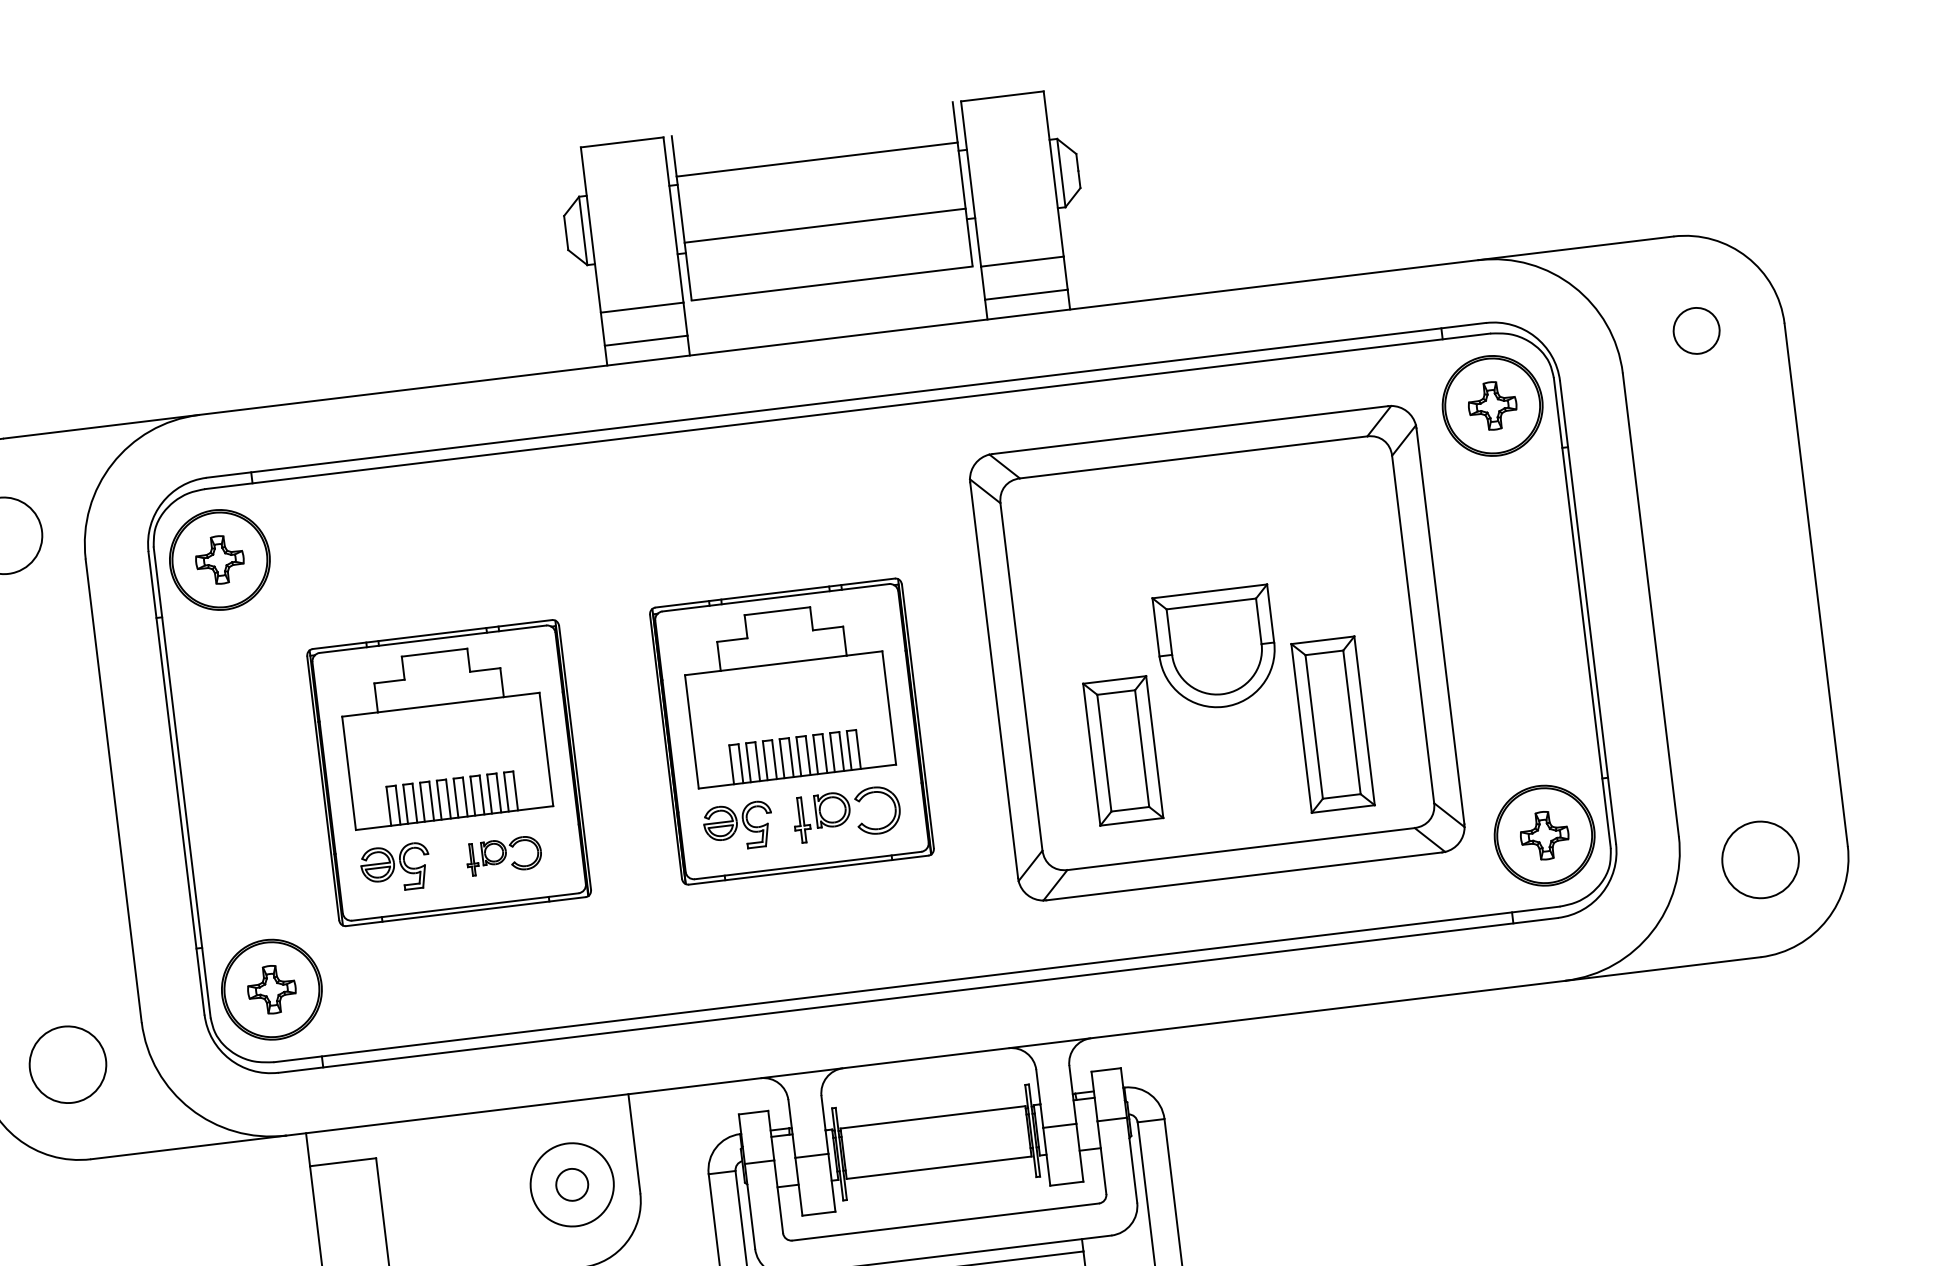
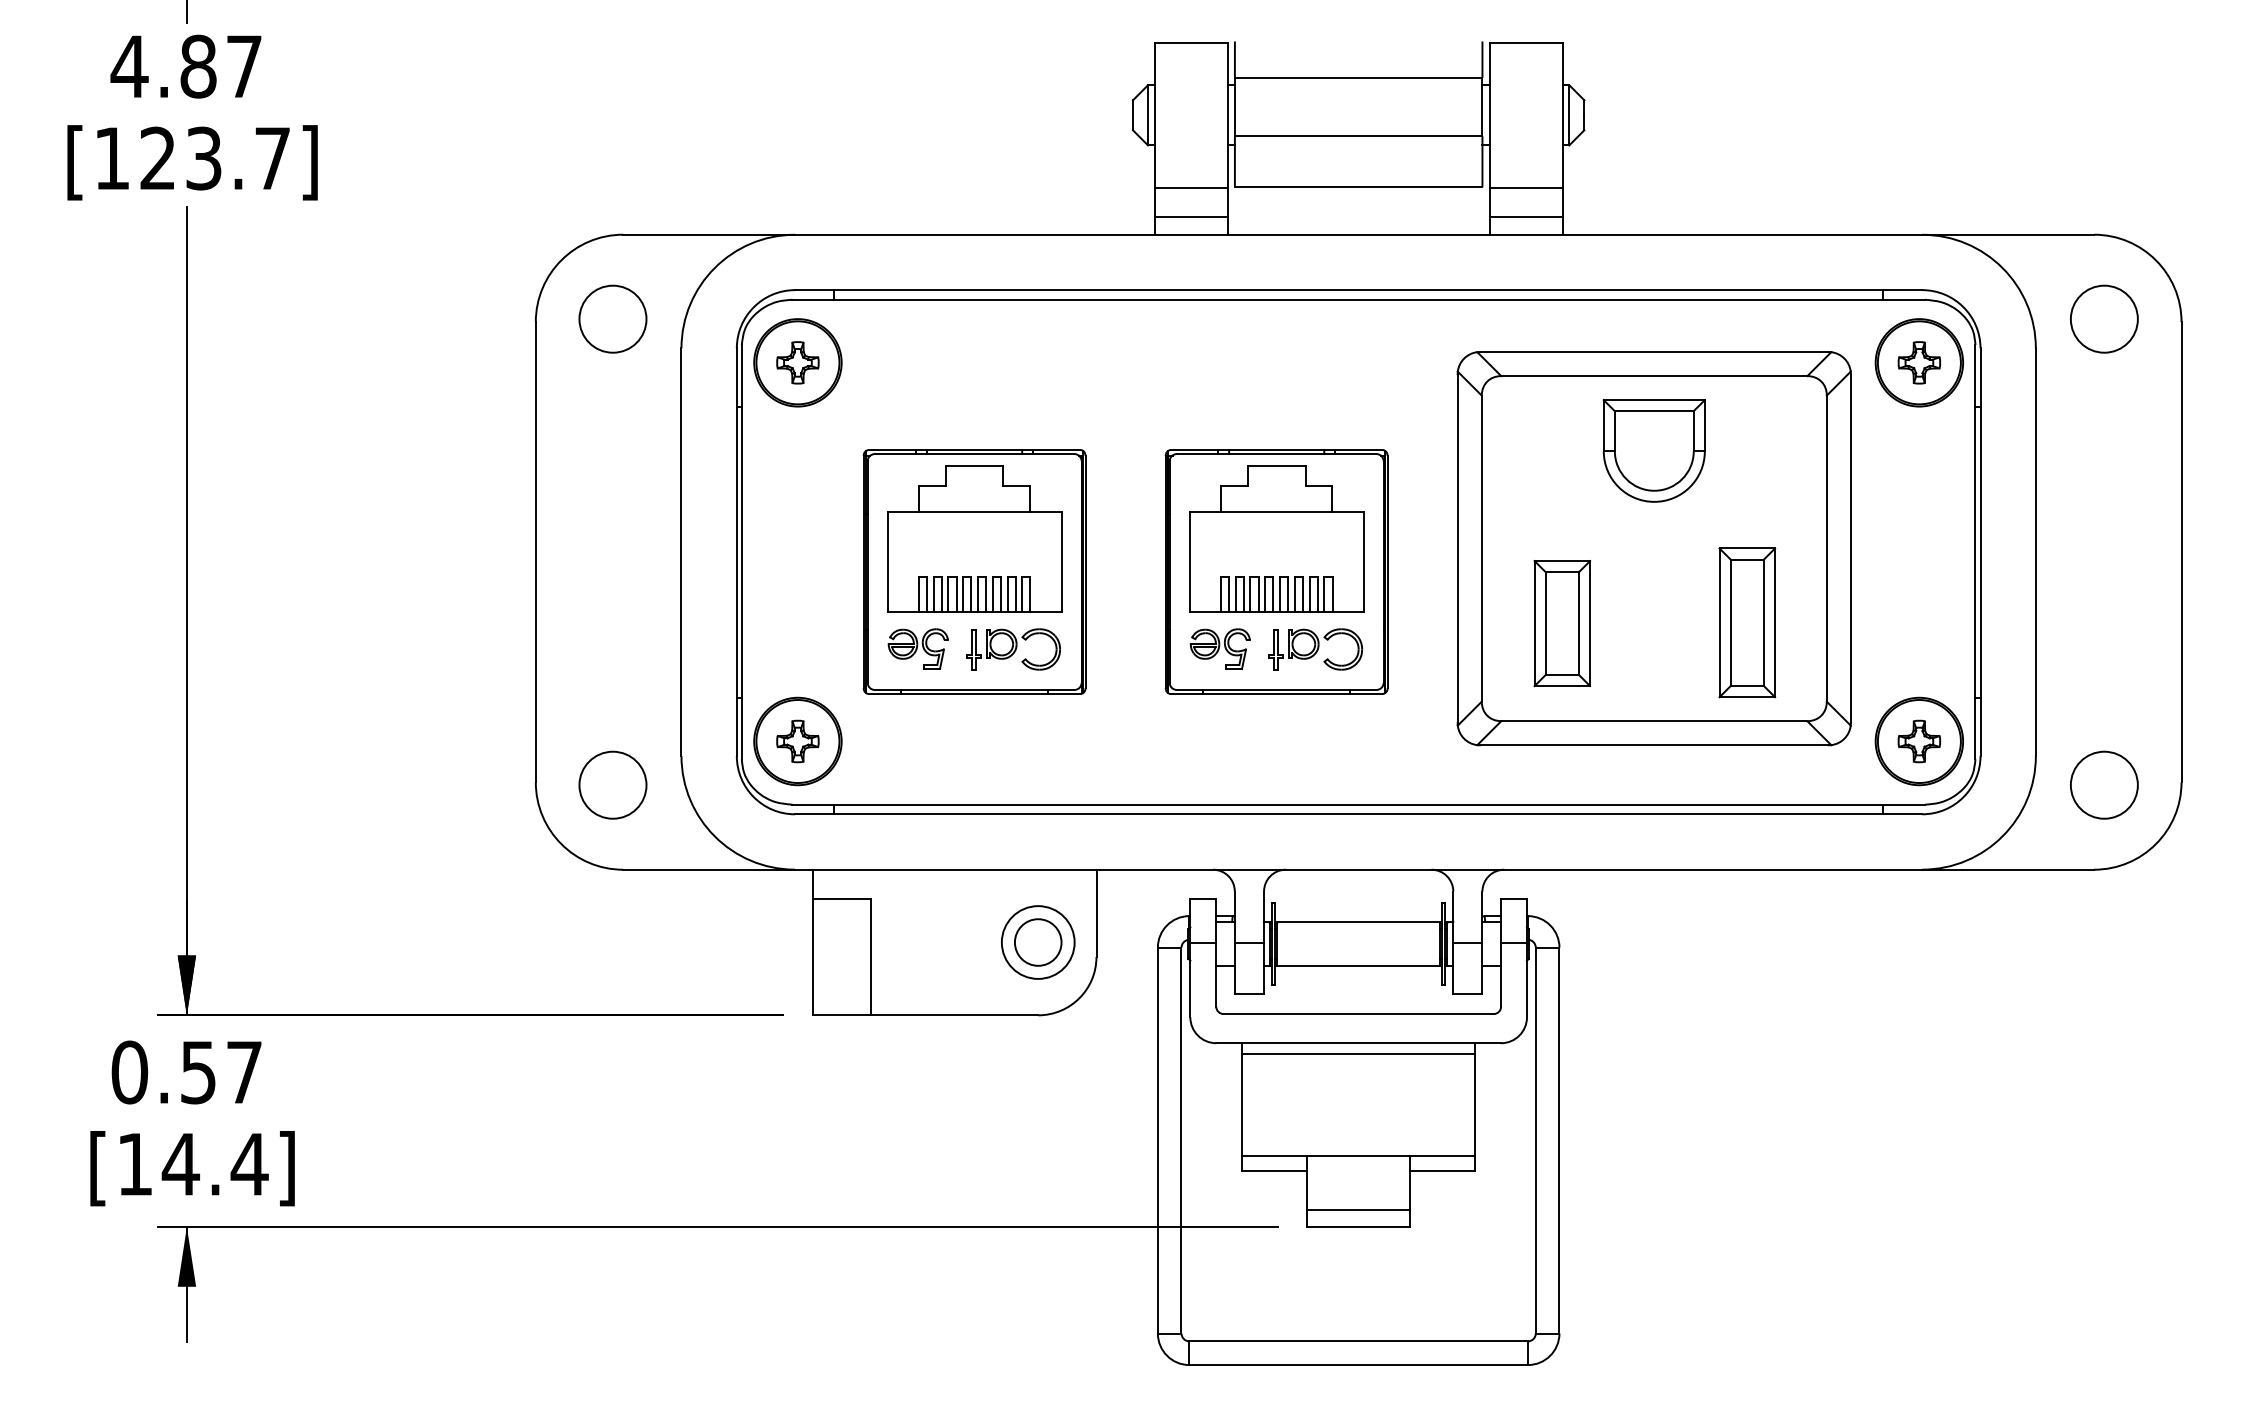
circle: (1696, 330) -> (2104, 318), size x1.67
part: (1215, 648) -> (1653, 450), moved
part: (503, 855) -> (1013, 649), size x1.43
circle: (571, 1184) -> (1037, 942), size x1.67

